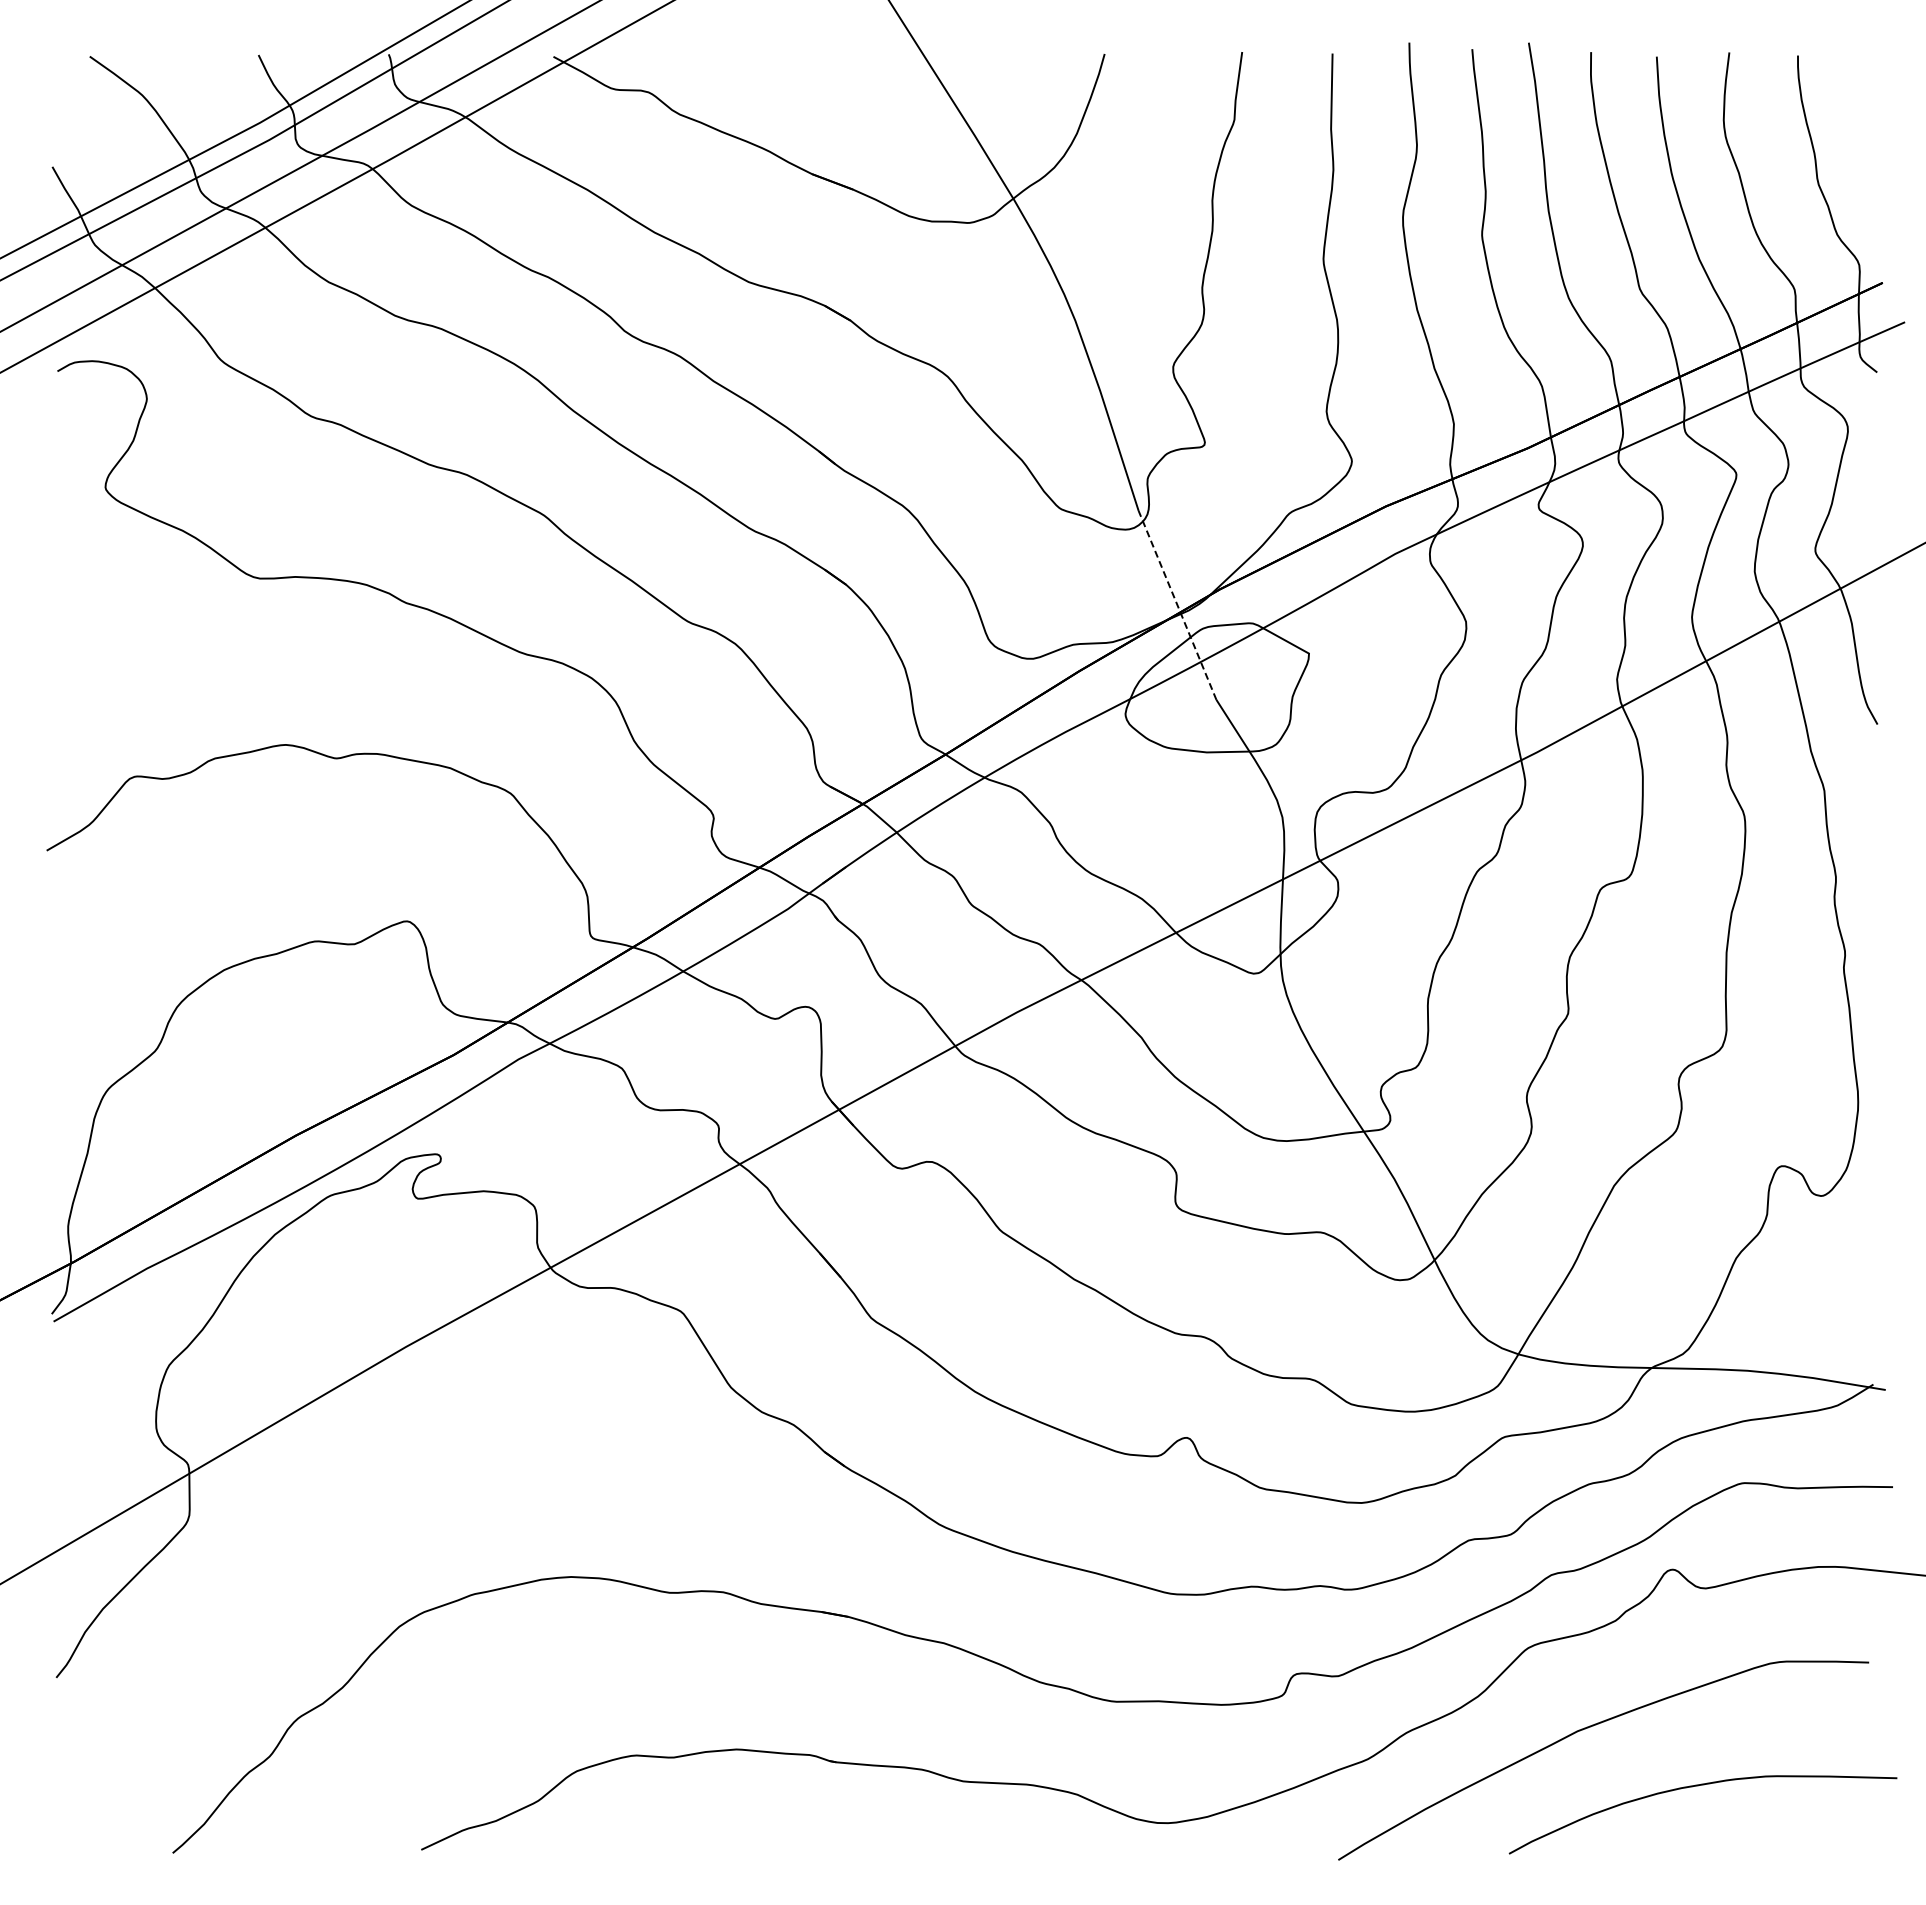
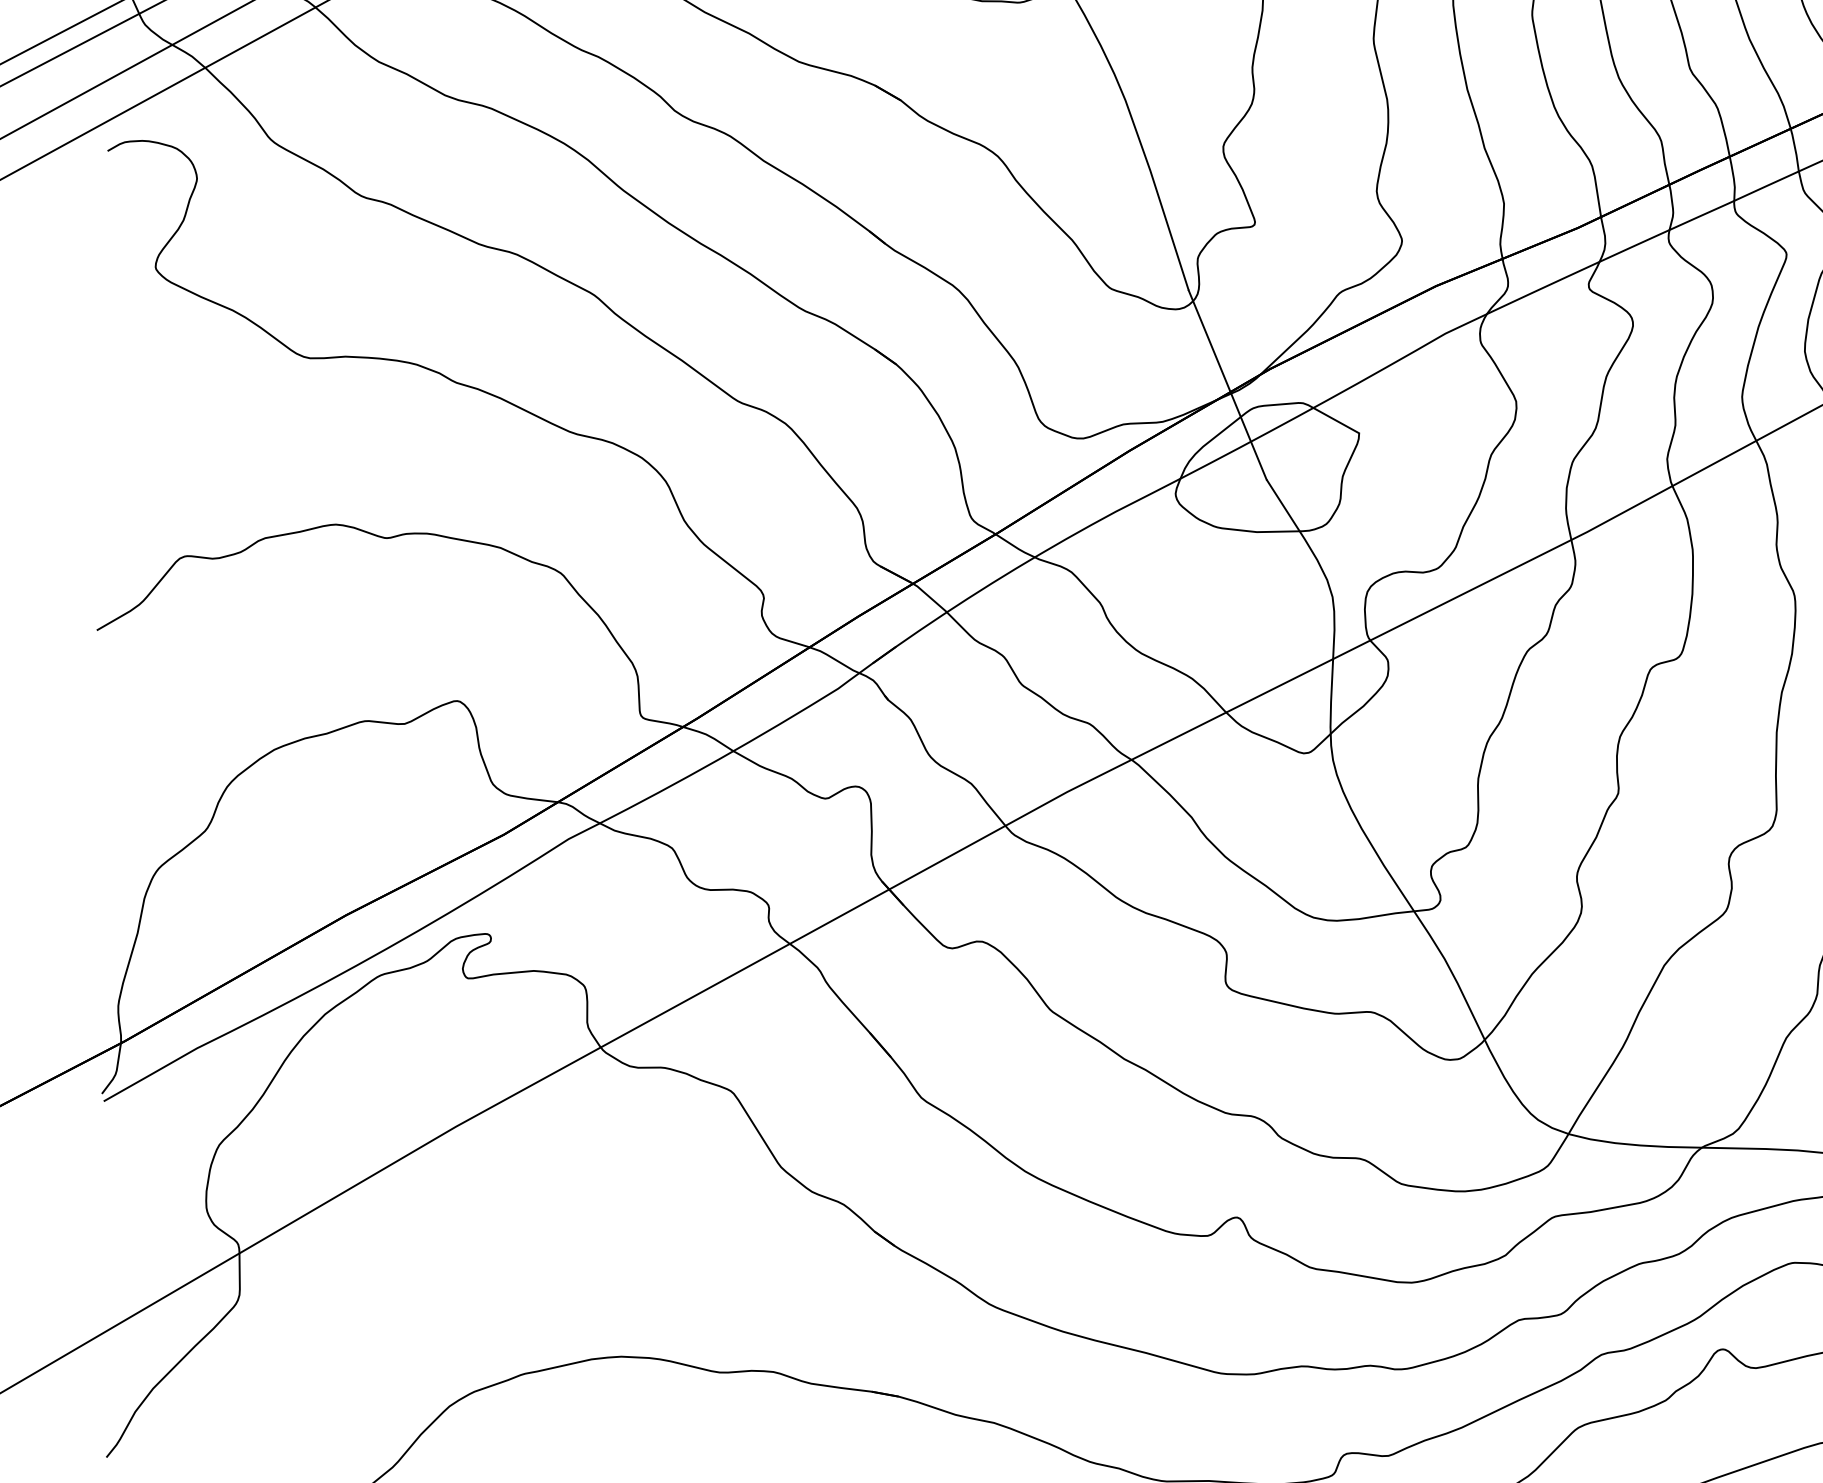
line: (1177, 604) -> (1227, 384), dashed -> solid

